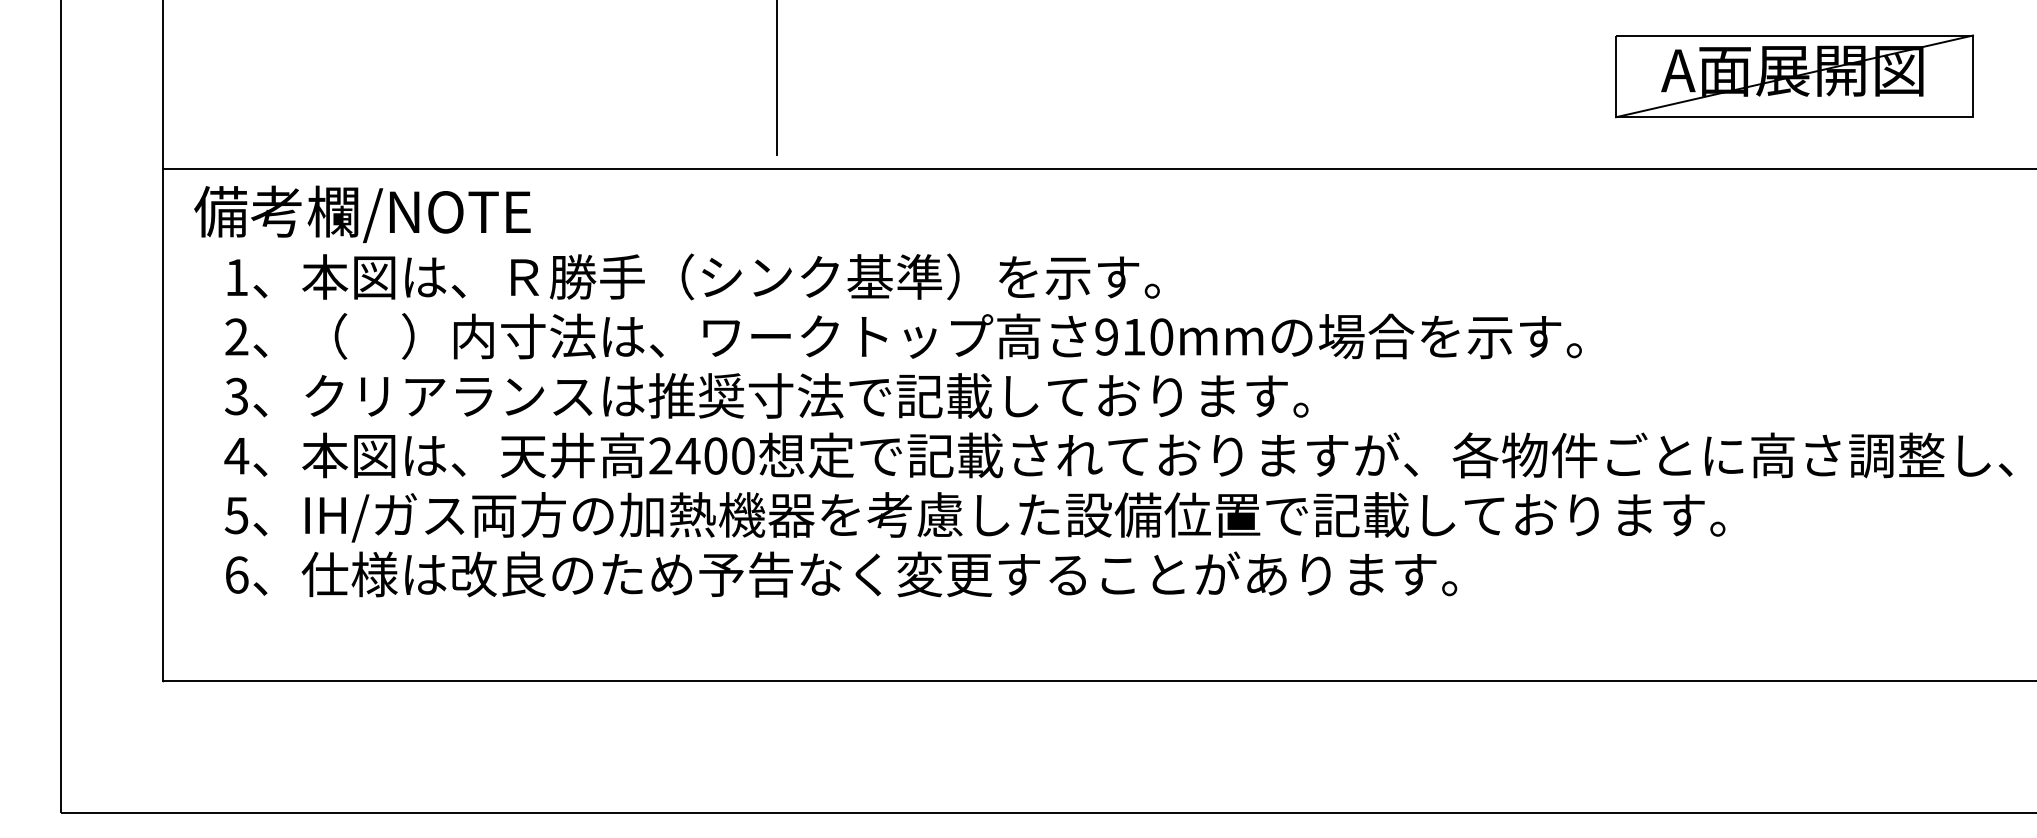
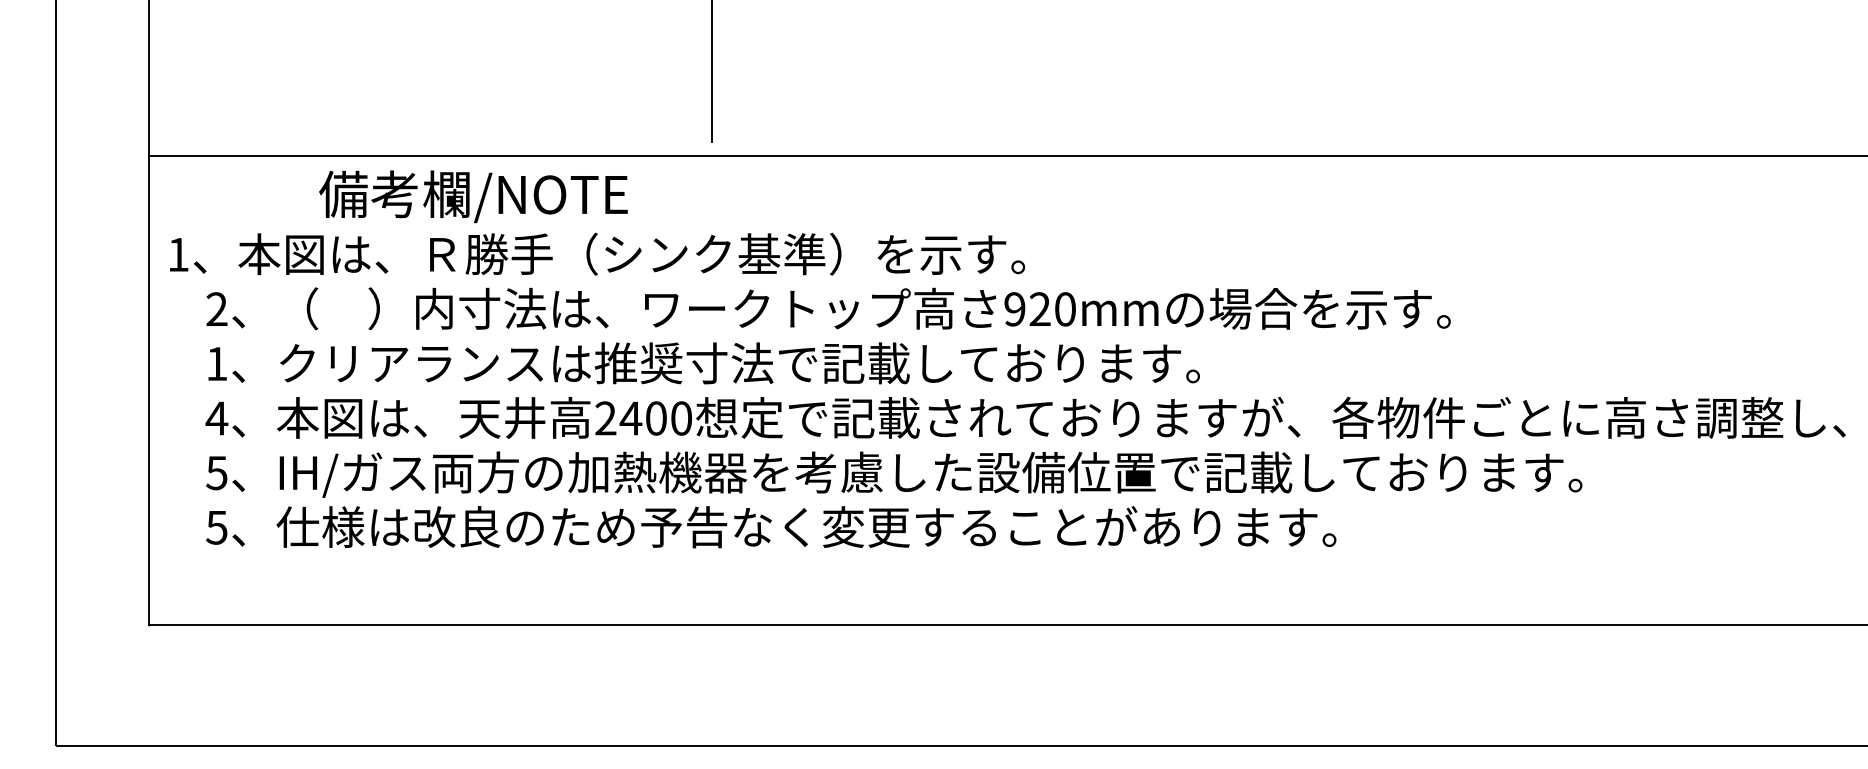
part: (1794, 76) -> (1645, 70), removed
text: (362, 213) -> (473, 195), moved
text: (693, 276) -> (597, 253), moved
text: (1133, 336) -> (1039, 308), 910mm -> 920mm
text: (236, 396) -> (216, 363), 3 -> 1
text: (236, 574) -> (216, 527), 6 -> 5

